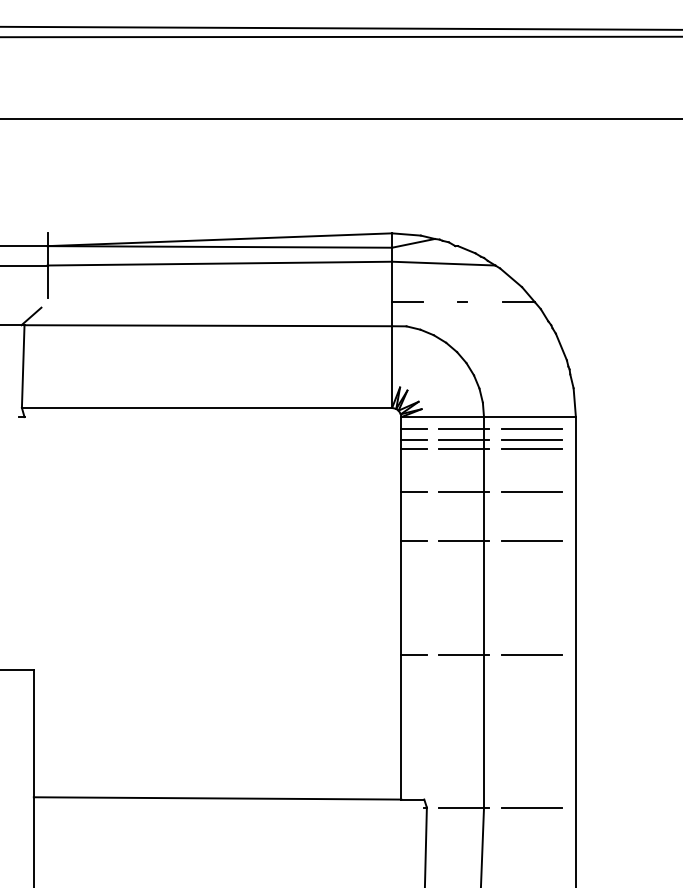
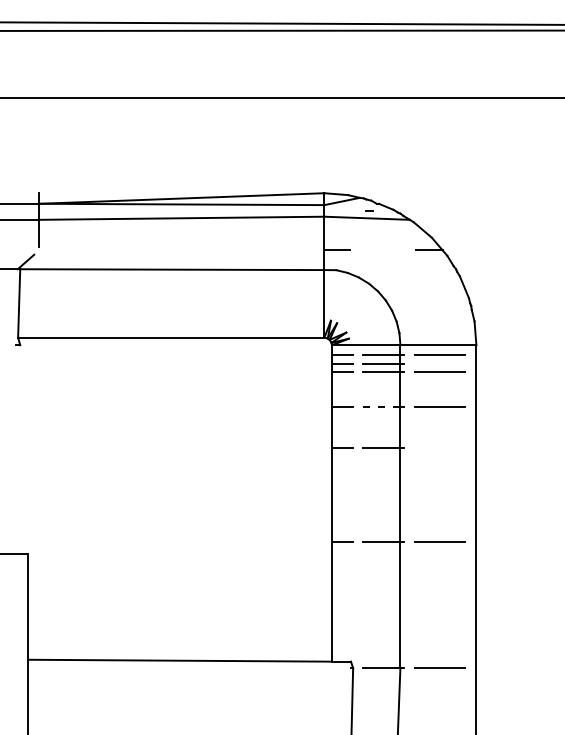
line: (462, 301) -> (369, 209), moved
line: (531, 440) -> (439, 364), removed
line: (461, 491) -> (381, 406), solid -> dashed
line: (531, 540) -> (439, 447), removed

